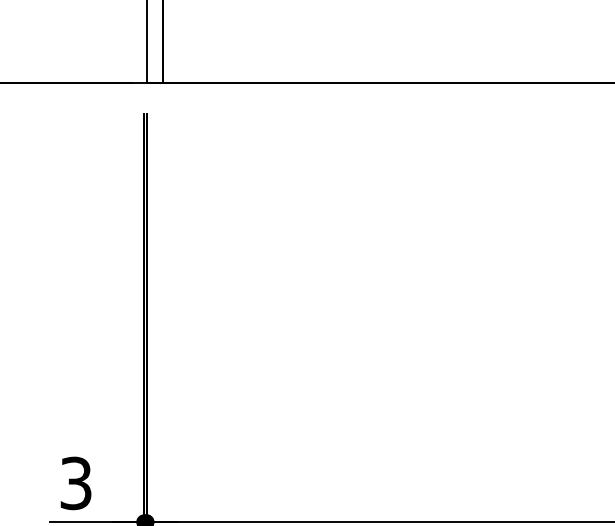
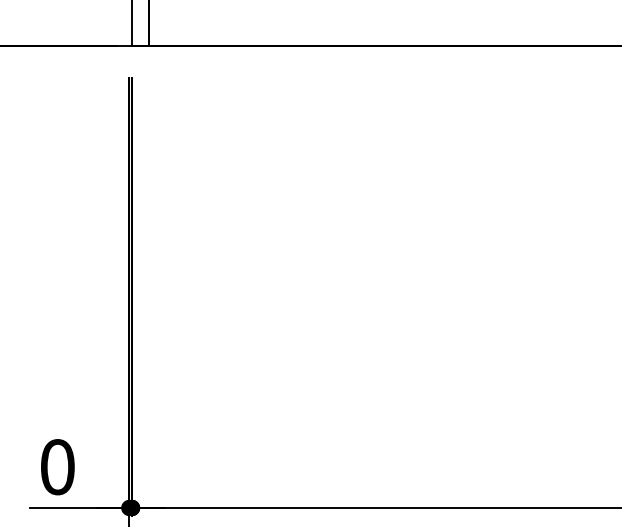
text: (76, 483) -> (58, 467), 3 -> 0

